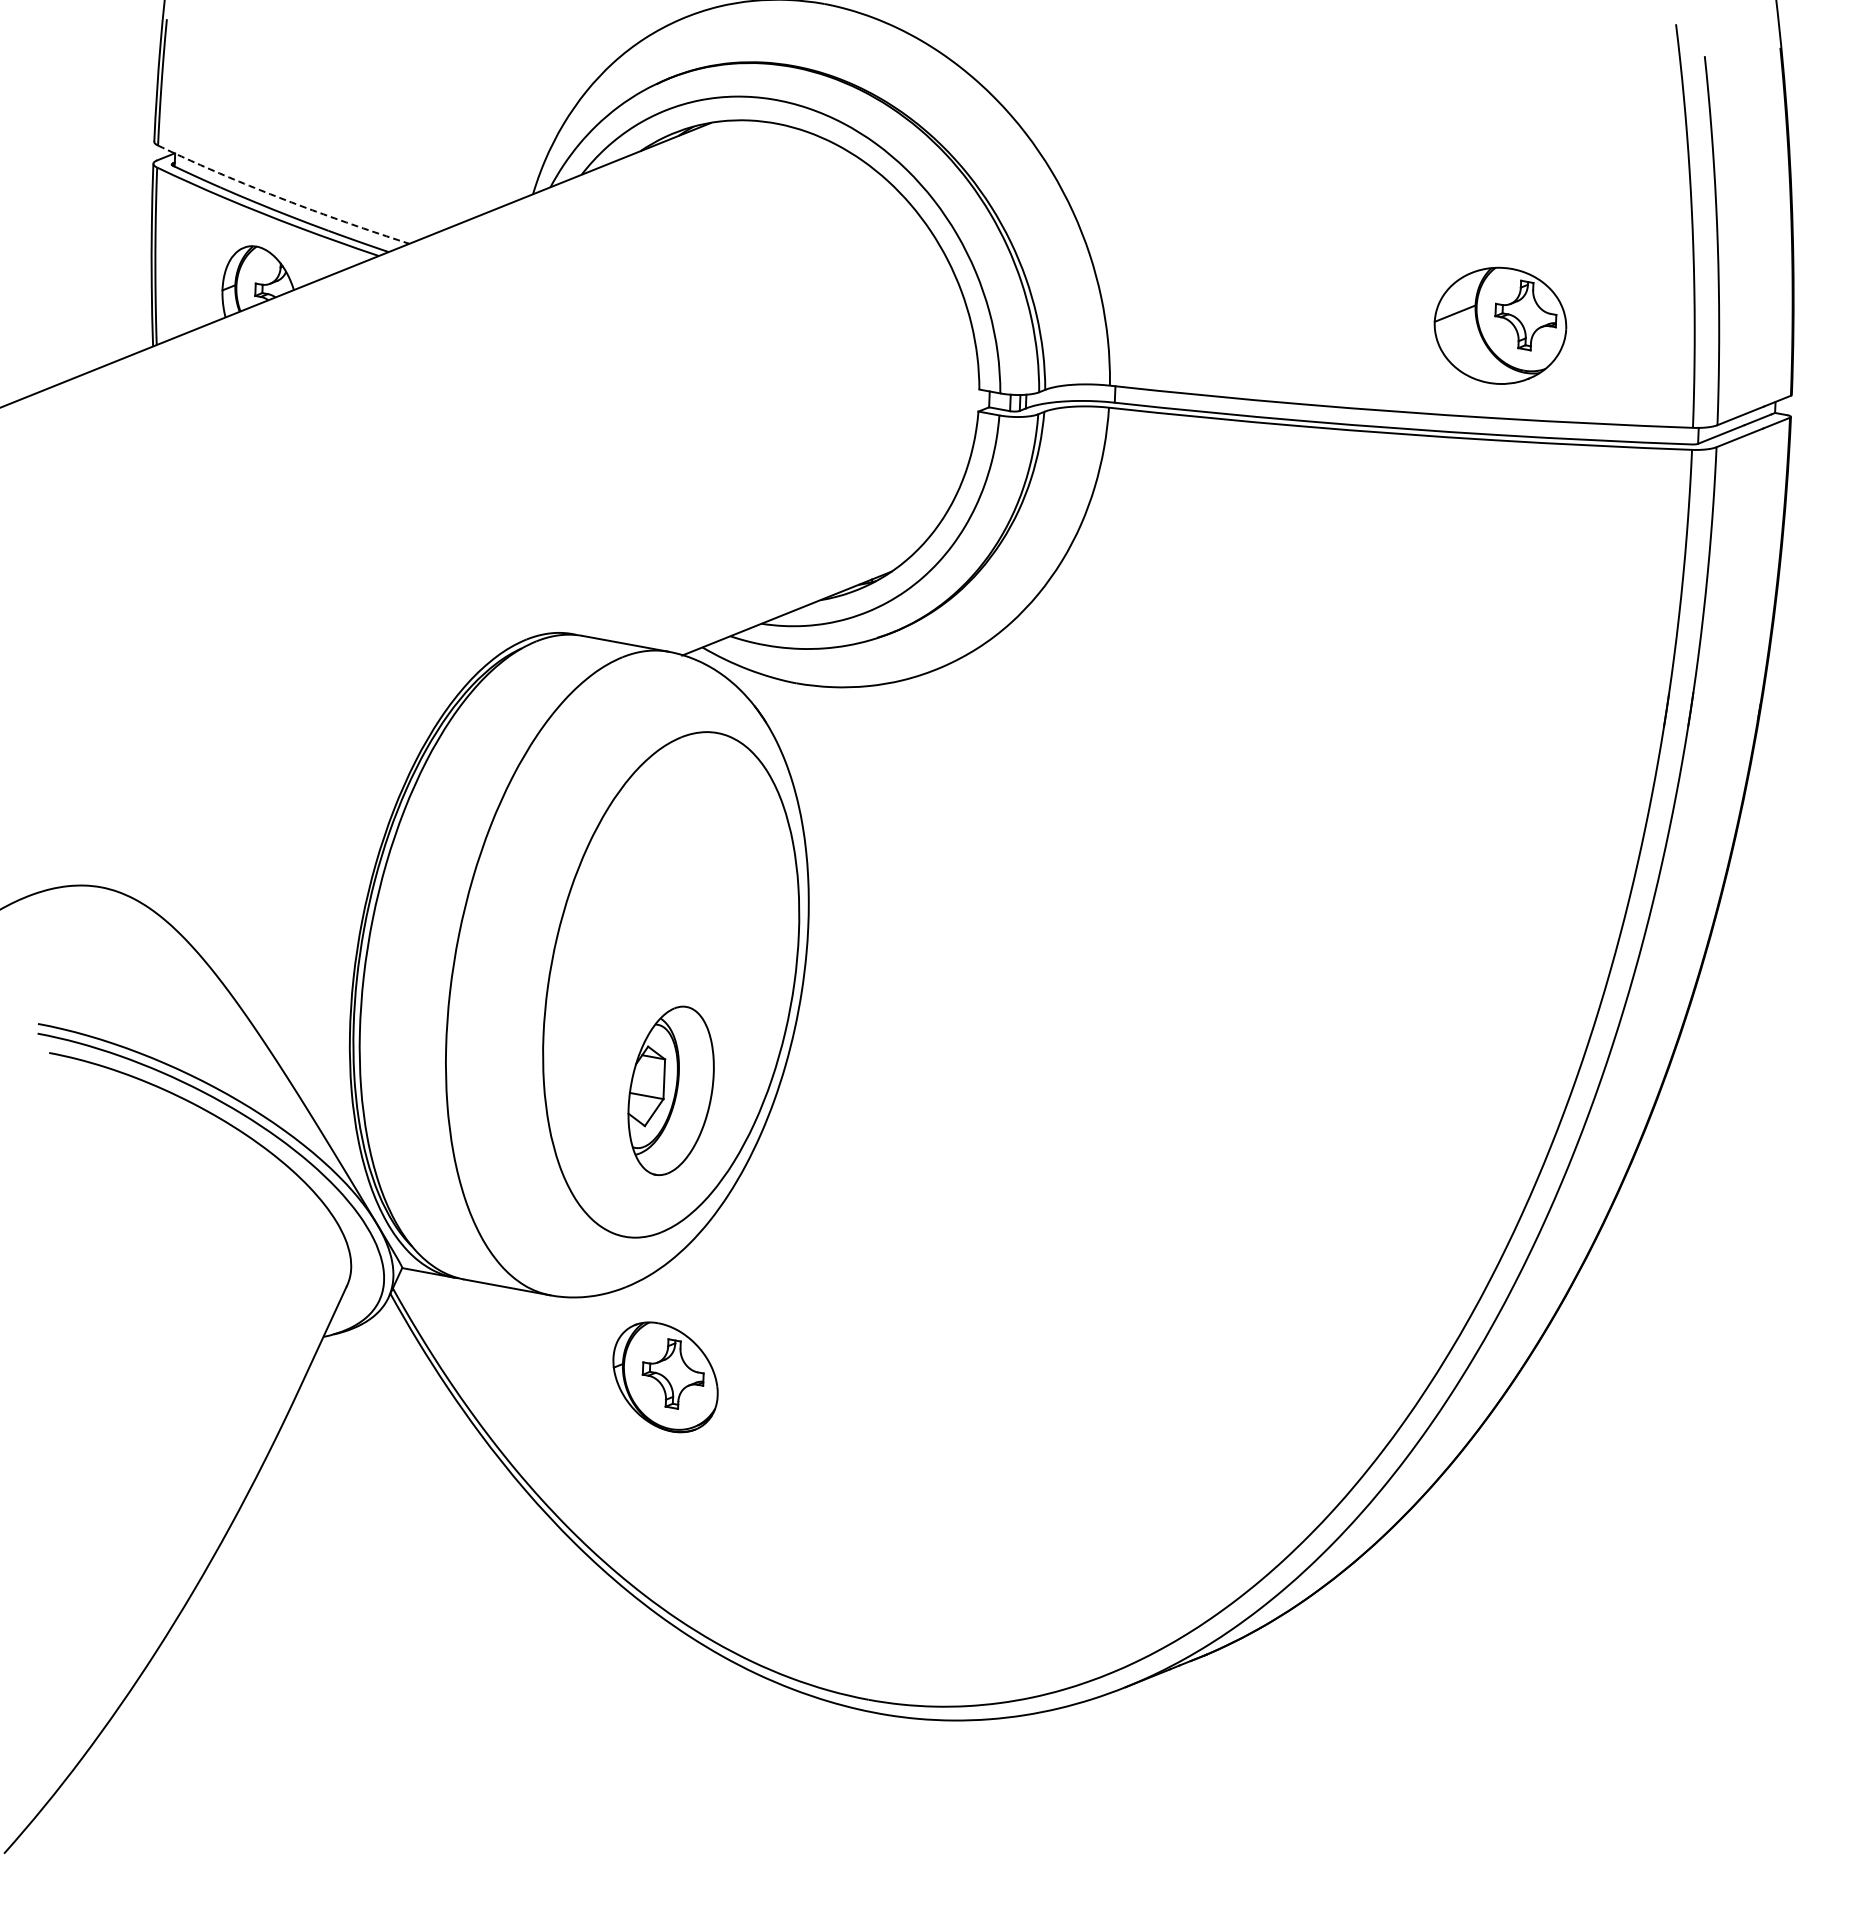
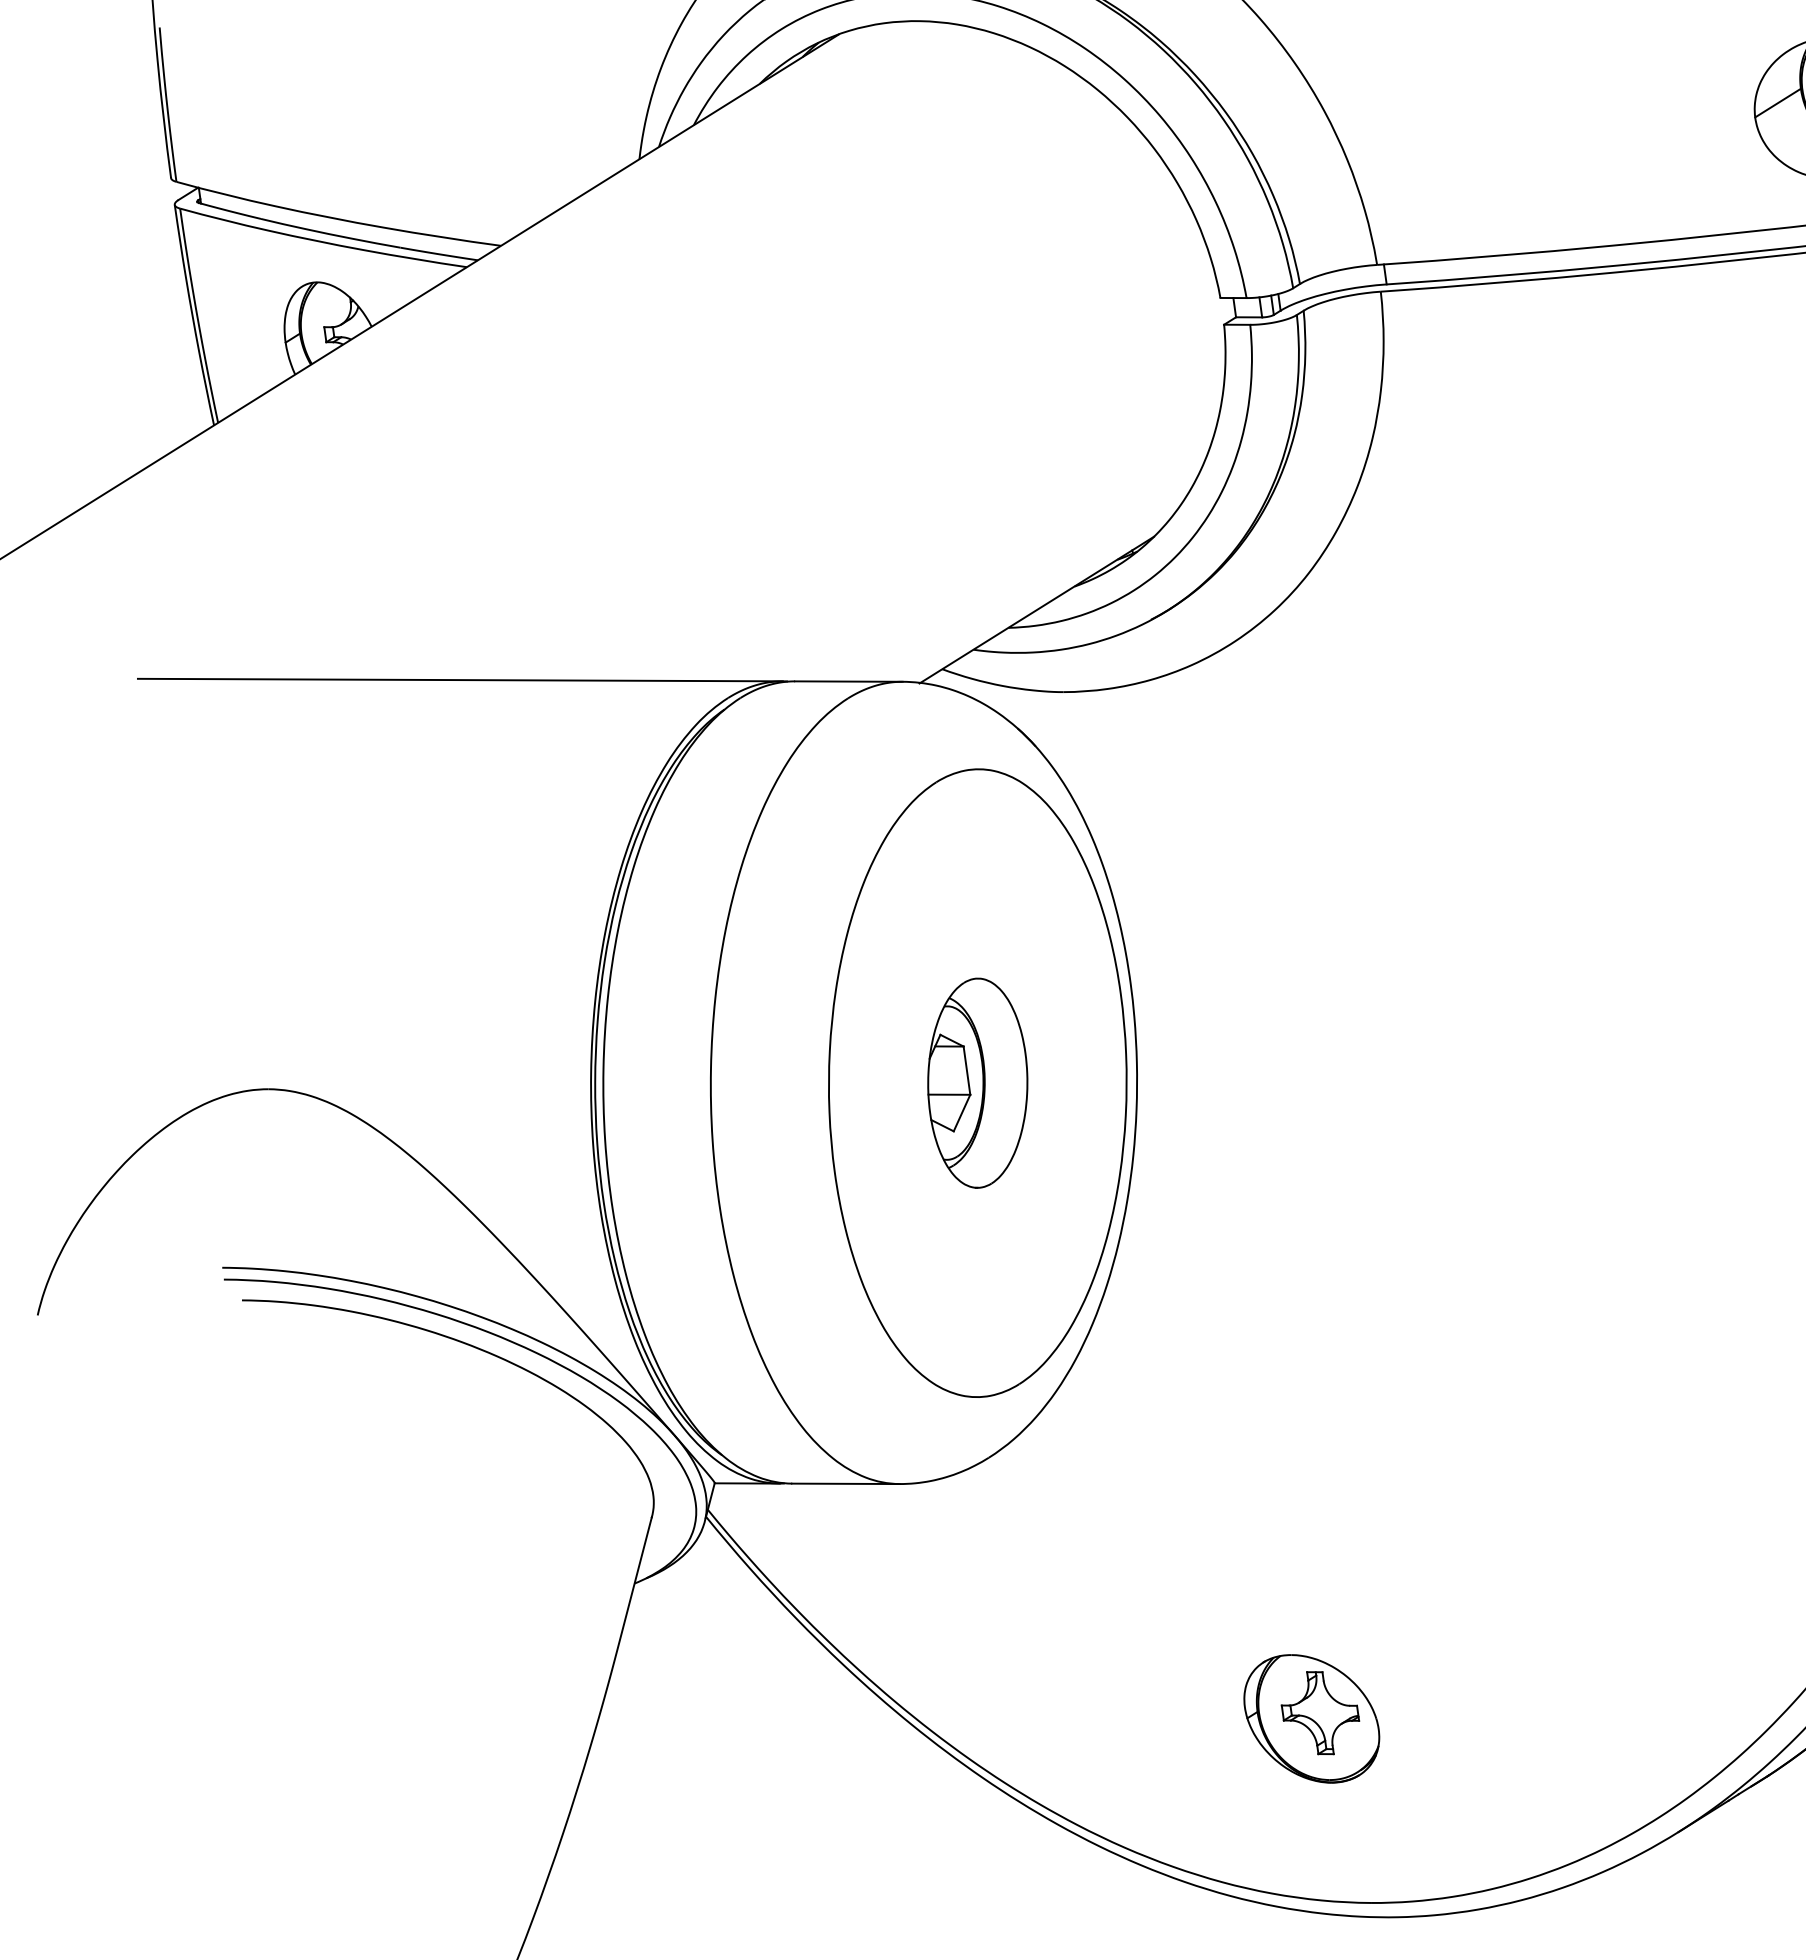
line: (282, 199) -> (338, 219), dashed -> solid
line: (313, 586) -> (459, 680), added
part: (670, 1090) -> (976, 1082), moved
part: (665, 1377) -> (1311, 1718), moved

